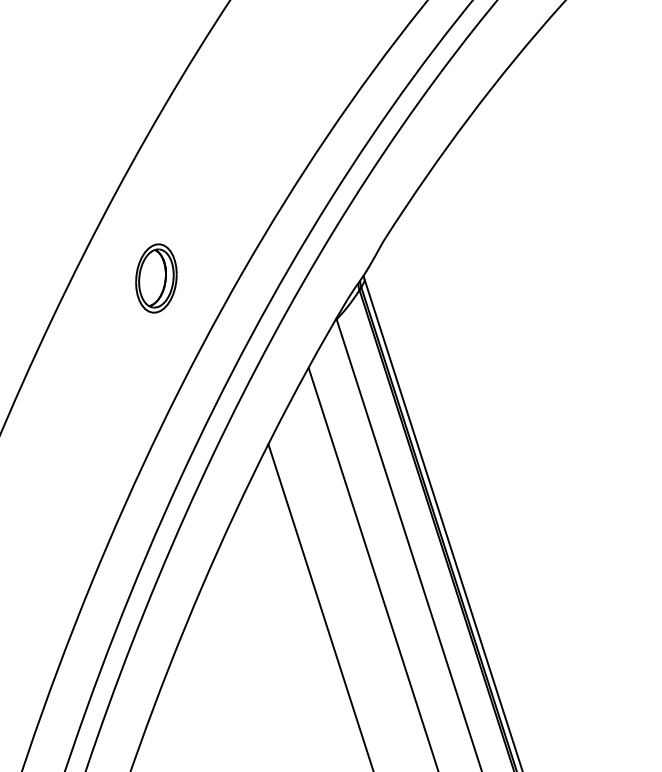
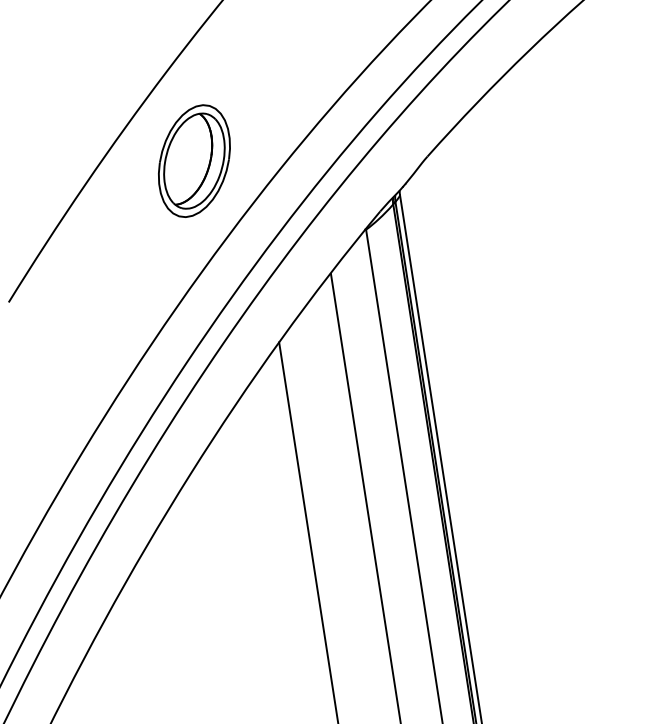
part: (156, 278) -> (194, 161), size x1.67

